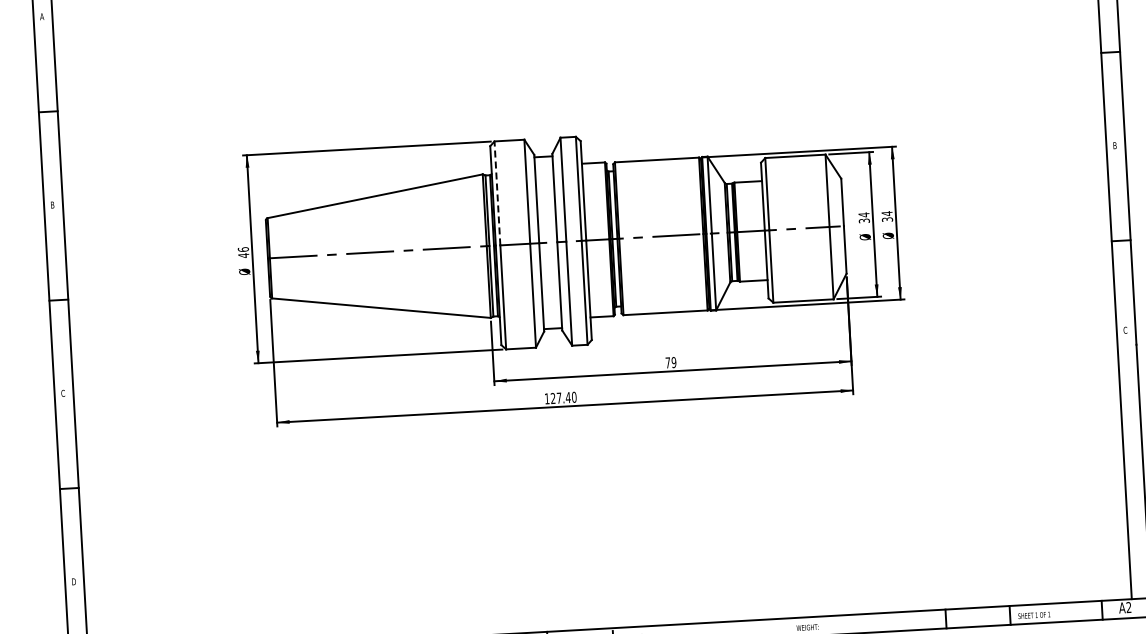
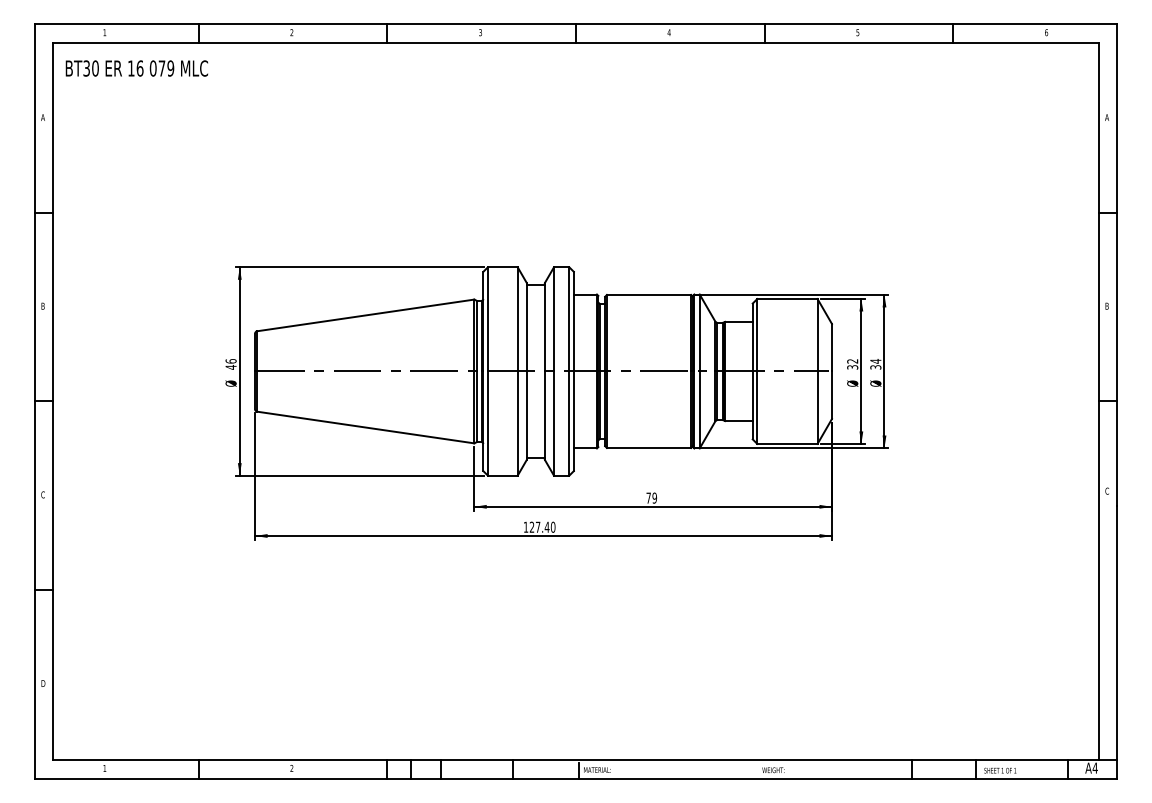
line: (497, 192) -> (487, 318), dashed -> solid
text: (863, 215) -> (852, 361), 34 -> 32
text: (1128, 606) -> (1094, 767), A2 -> A4

